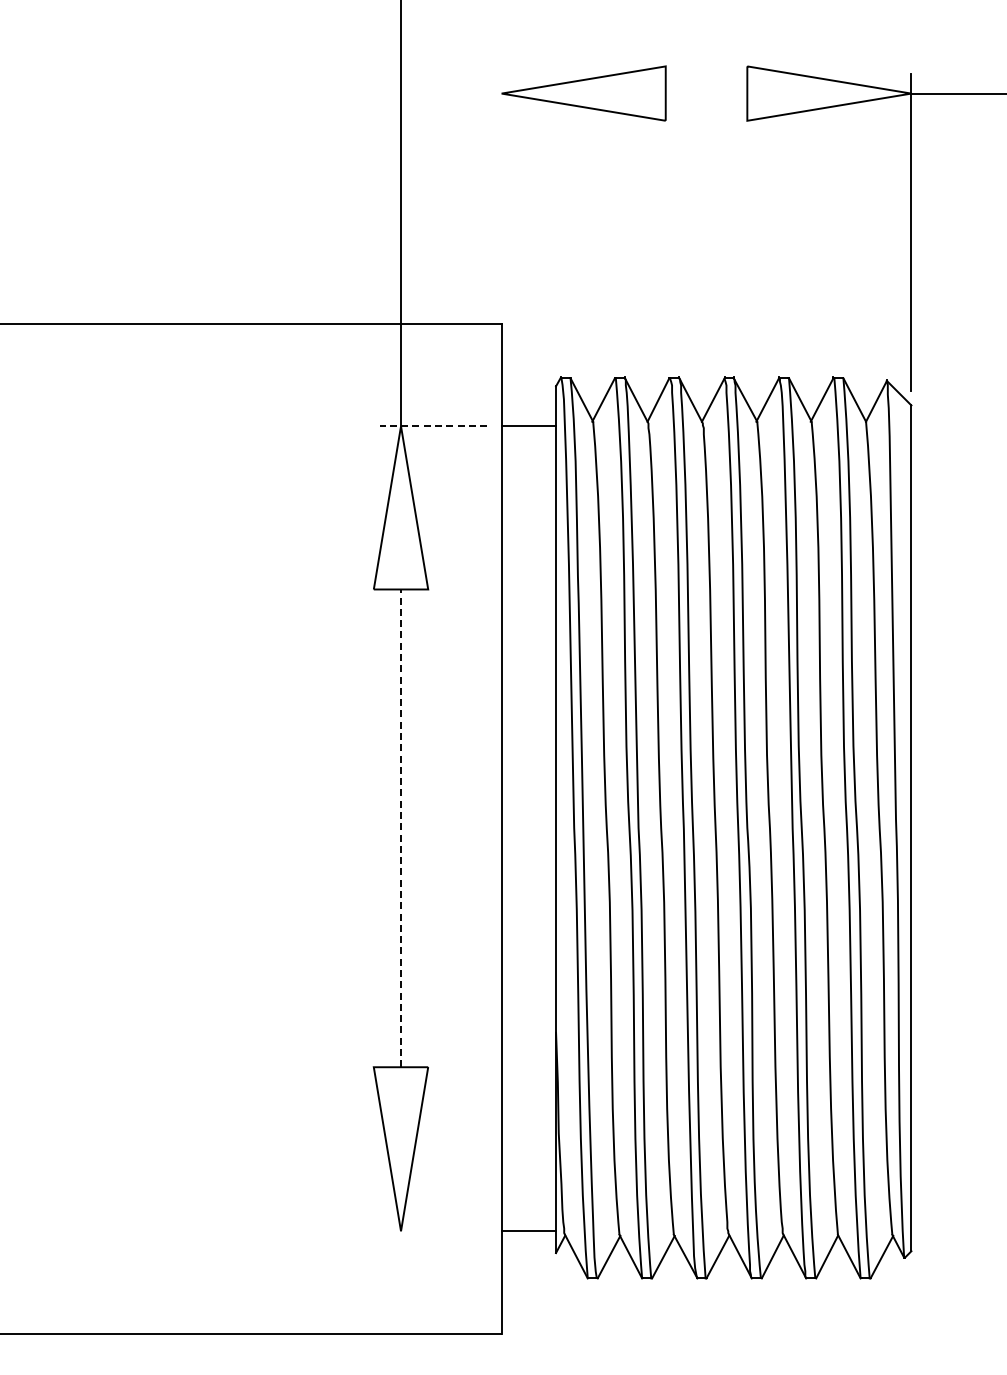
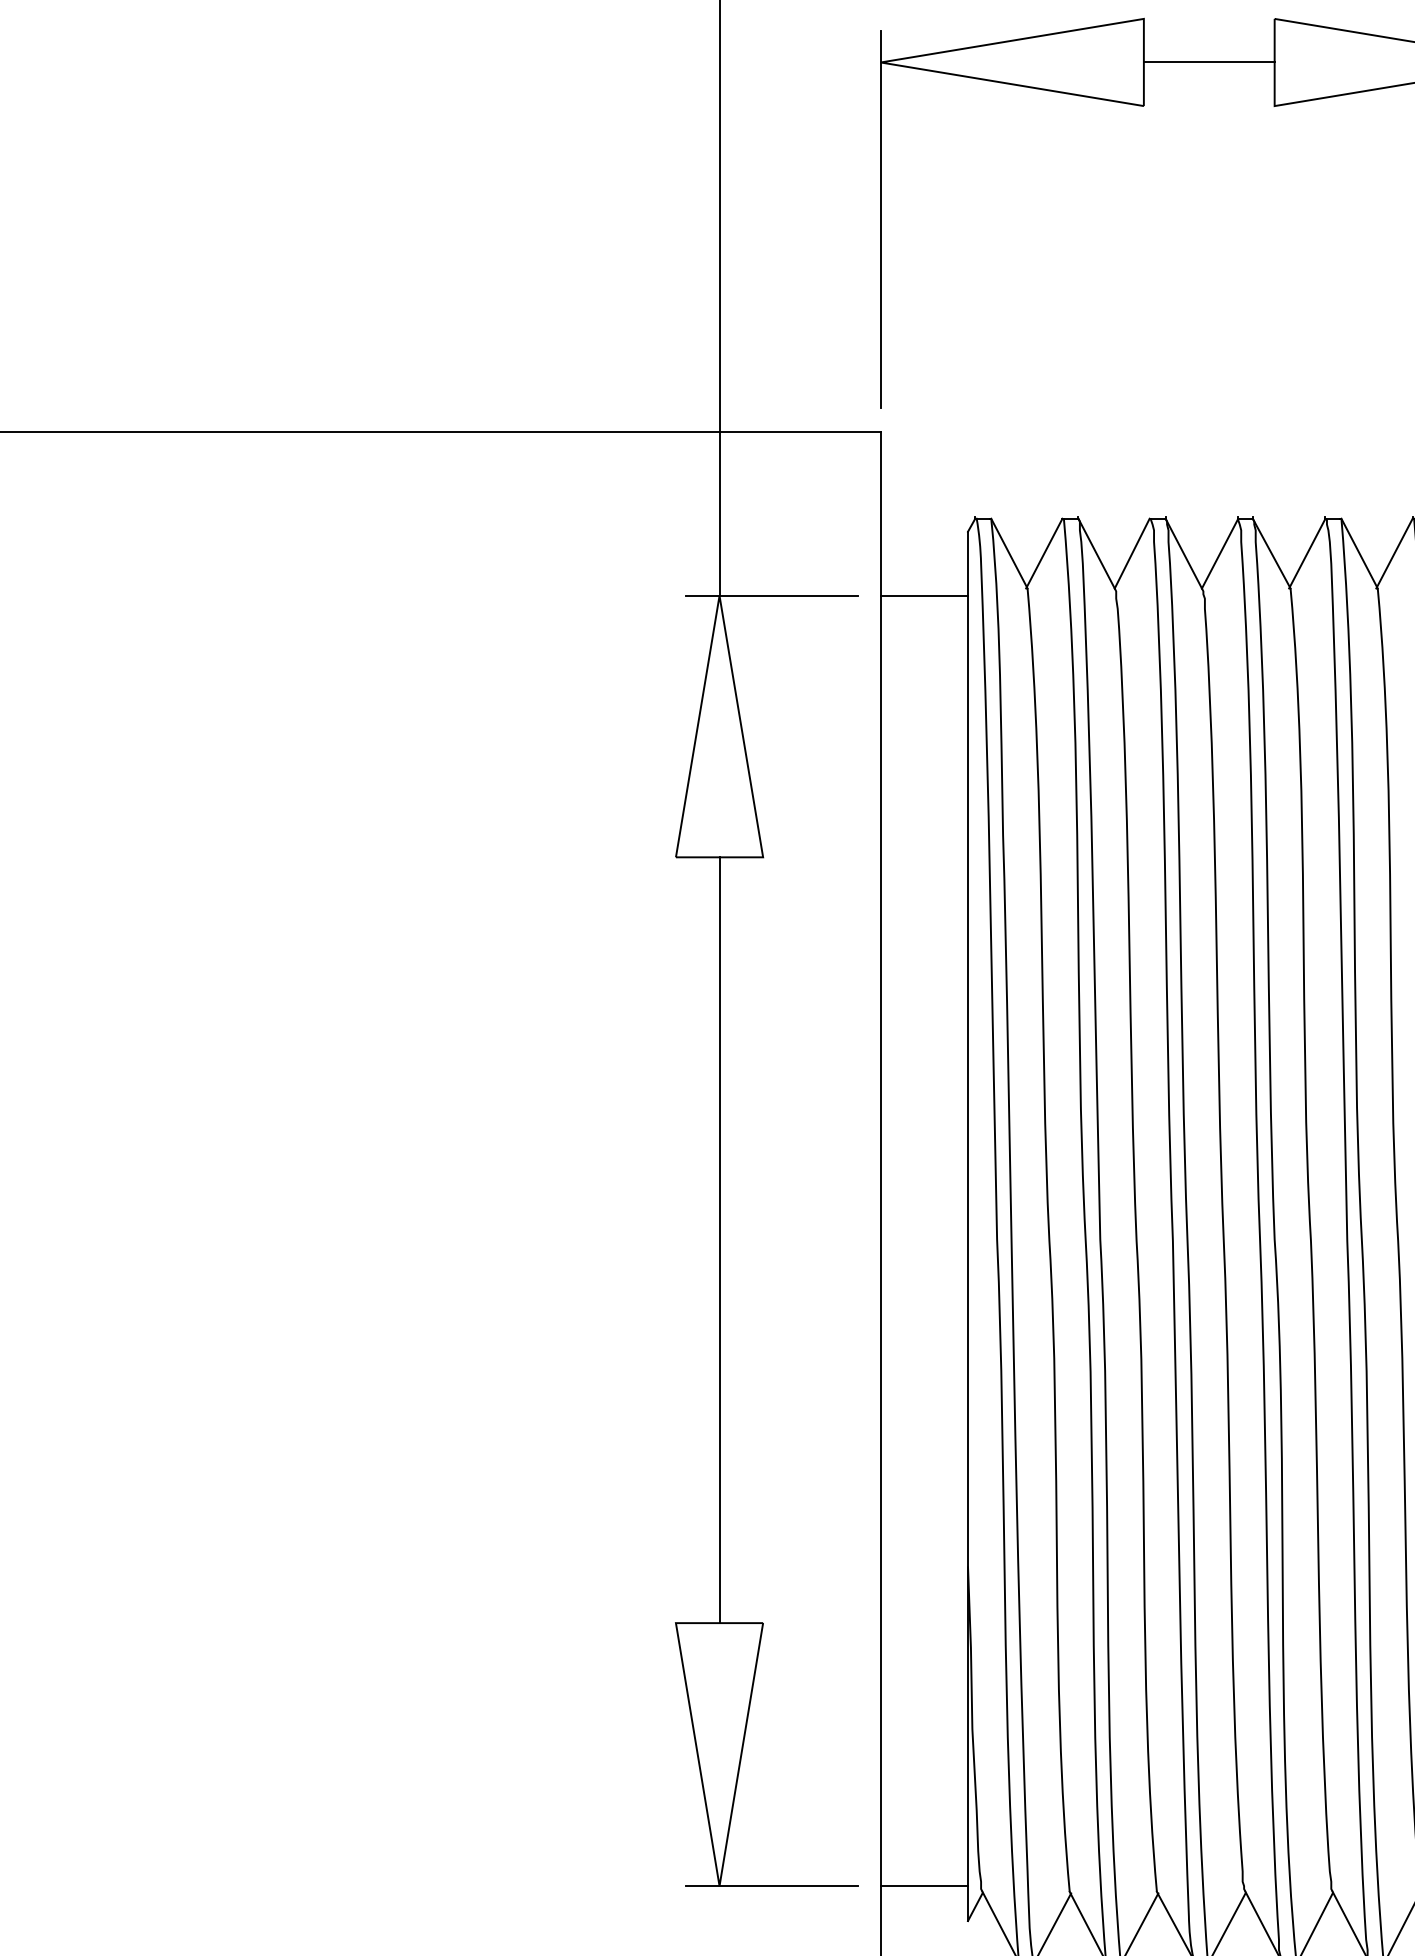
line: (706, 93) -> (1209, 62), added
line: (501, 191) -> (880, 219), added
line: (433, 426) -> (771, 596), dashed -> solid
line: (401, 828) -> (720, 1240), dashed -> solid
line: (433, 1231) -> (771, 1886), added

